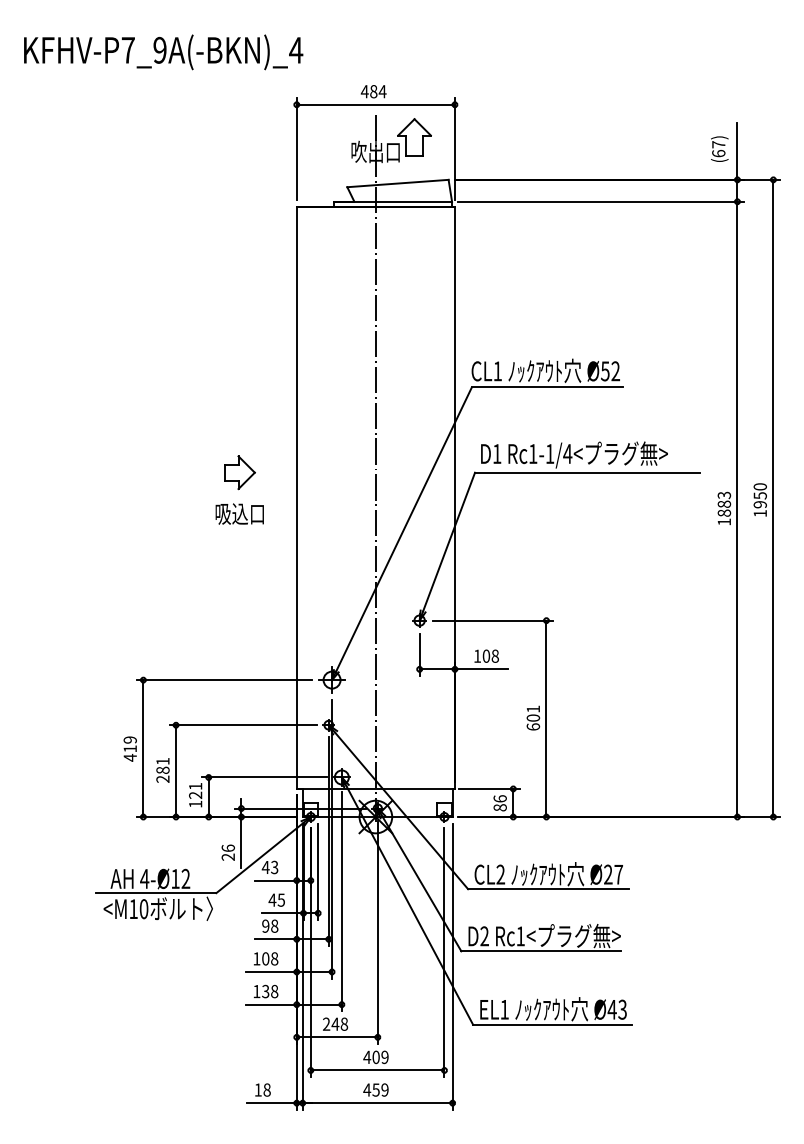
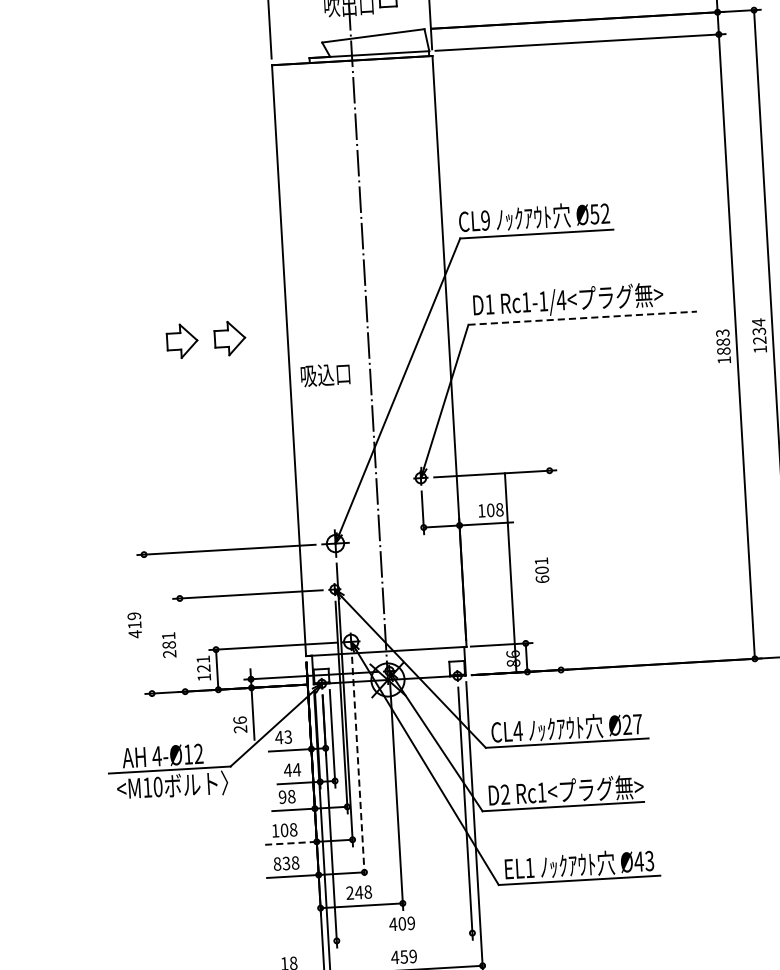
text: (497, 371) -> (485, 220), CL1 -> CL9
part: (192, 472) -> (181, 341), added
line: (587, 472) -> (582, 317), solid -> dashed
text: (759, 495) -> (758, 331), 1950 -> 1234
text: (239, 513) -> (325, 374), moved
line: (546, 718) -> (510, 572), moved
line: (143, 748) -> (148, 624), removed
line: (176, 771) -> (183, 645), removed
text: (500, 874) -> (517, 731), CL2 -> CL4
text: (281, 899) -> (297, 769), 45 -> 44
line: (341, 902) -> (358, 768), solid -> dashed
line: (270, 971) -> (290, 842), solid -> dashed
text: (256, 991) -> (277, 864), 138 -> 838
line: (377, 1070) -> (404, 937), removed

